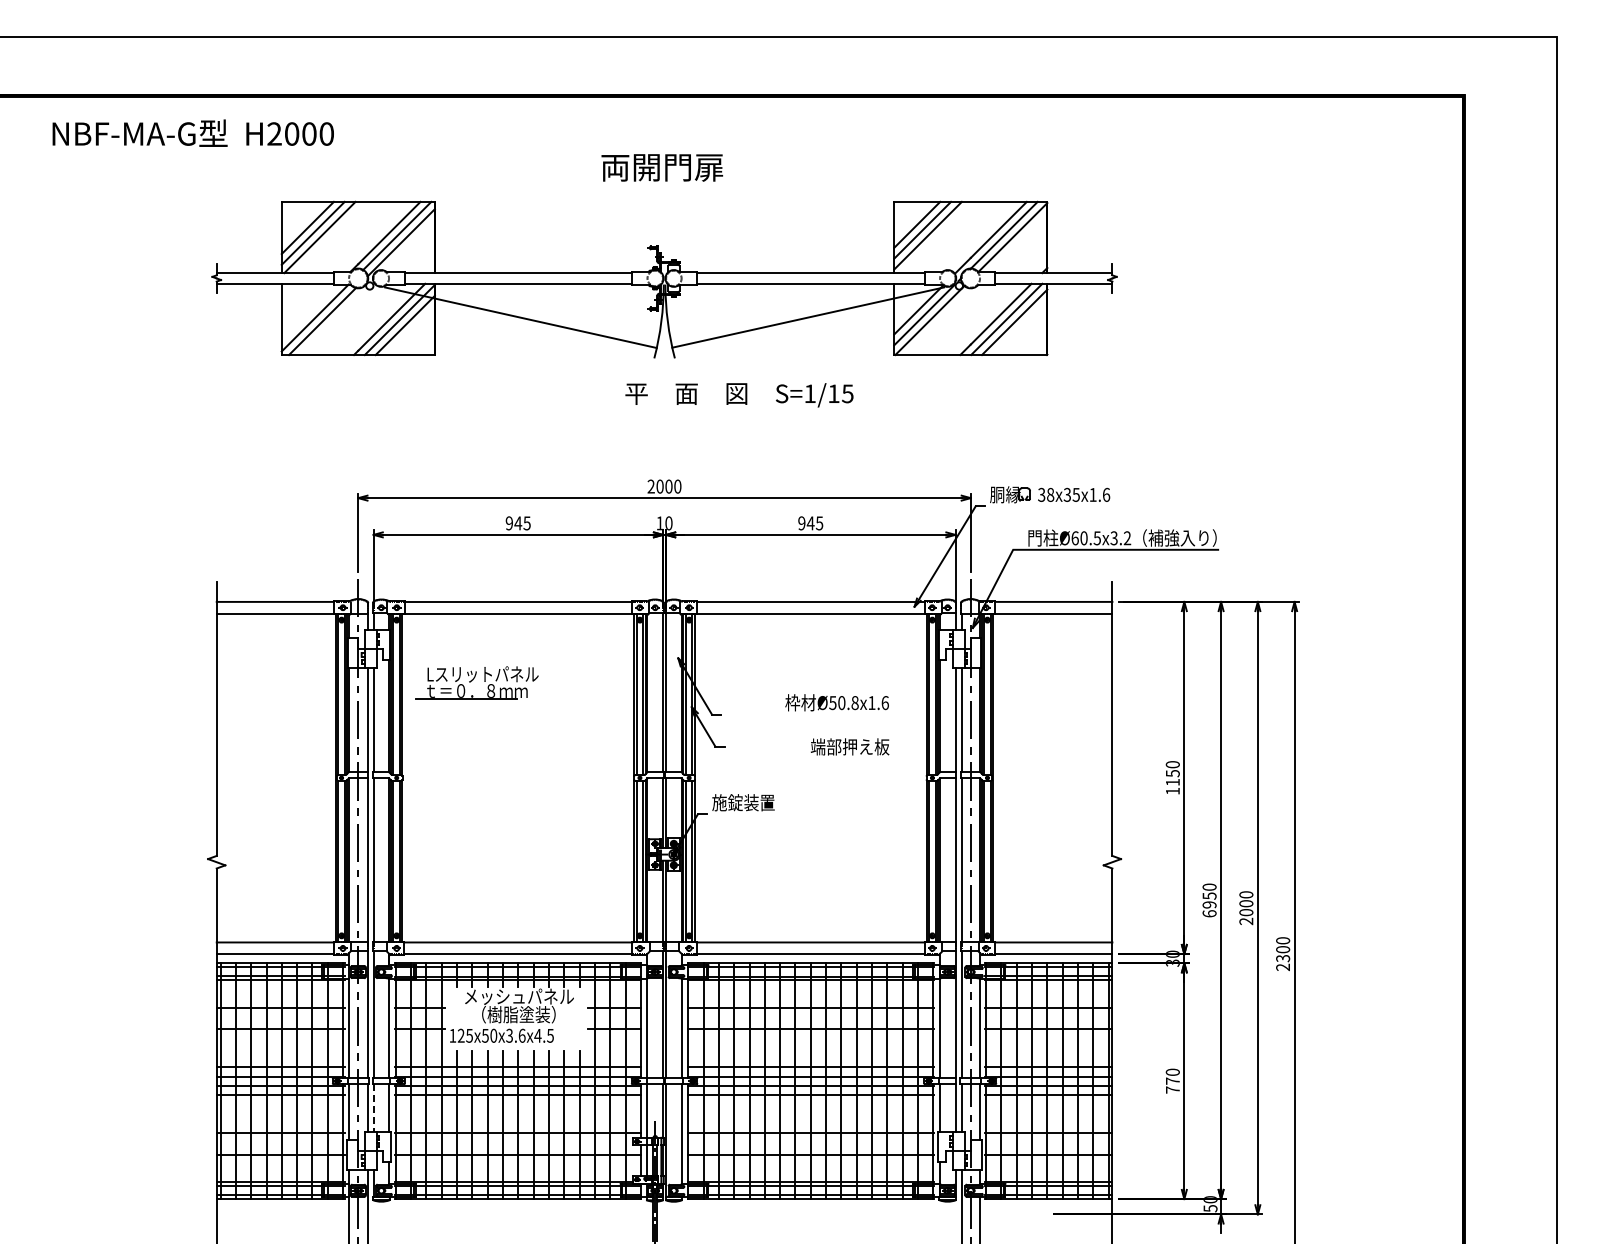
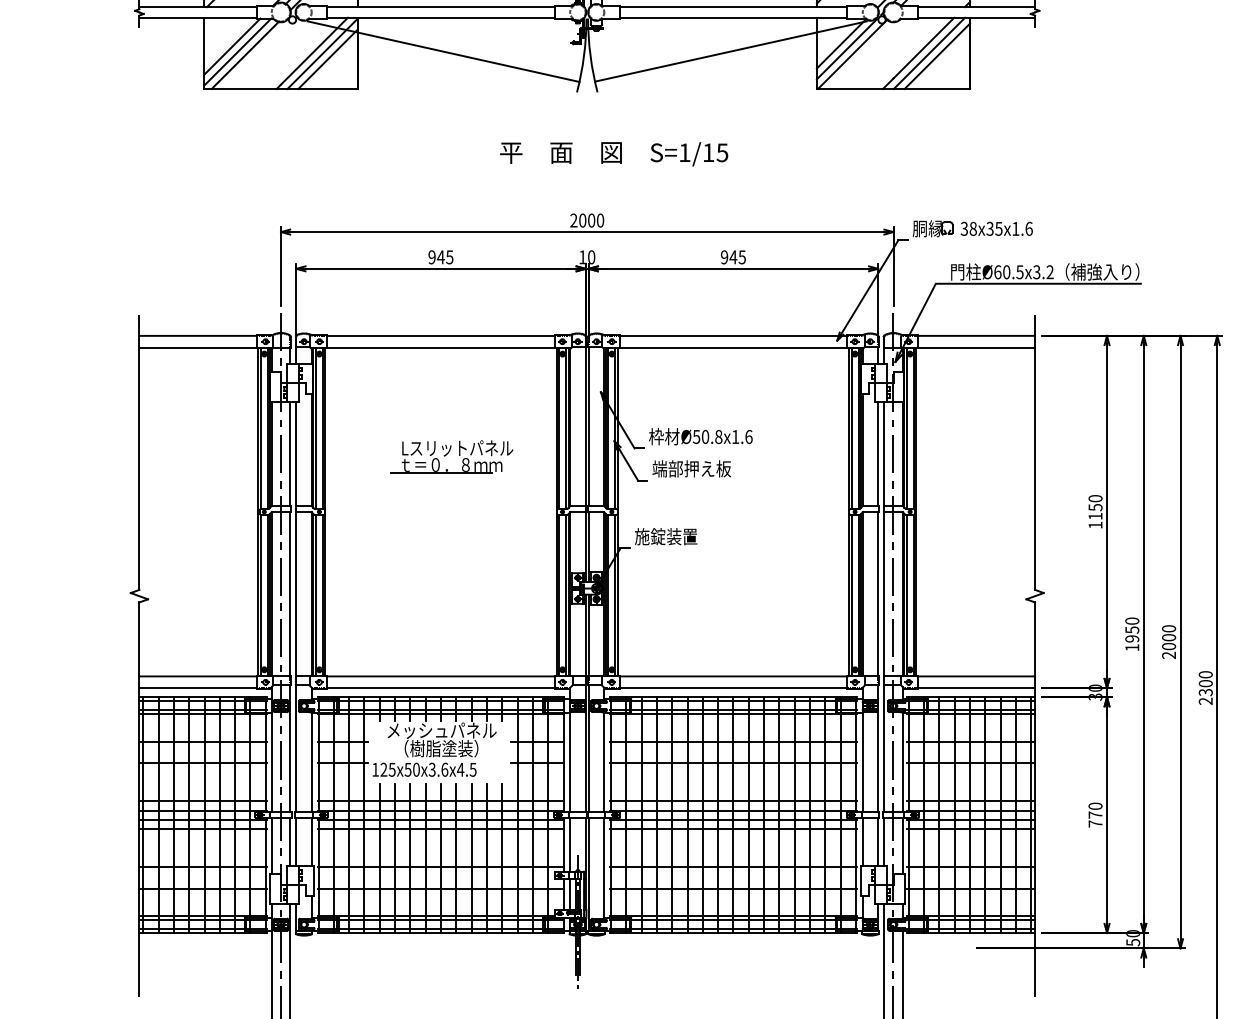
line: (309, 312) -> (232, 46), added
text: (739, 395) -> (614, 154), moved
part: (476, 682) -> (451, 456), moved
text: (836, 702) -> (700, 436), moved
text: (850, 746) -> (692, 468), moved
text: (1209, 913) -> (1132, 647), 6950 -> 1950
line: (373, 1107) -> (296, 841), dashed -> solid

